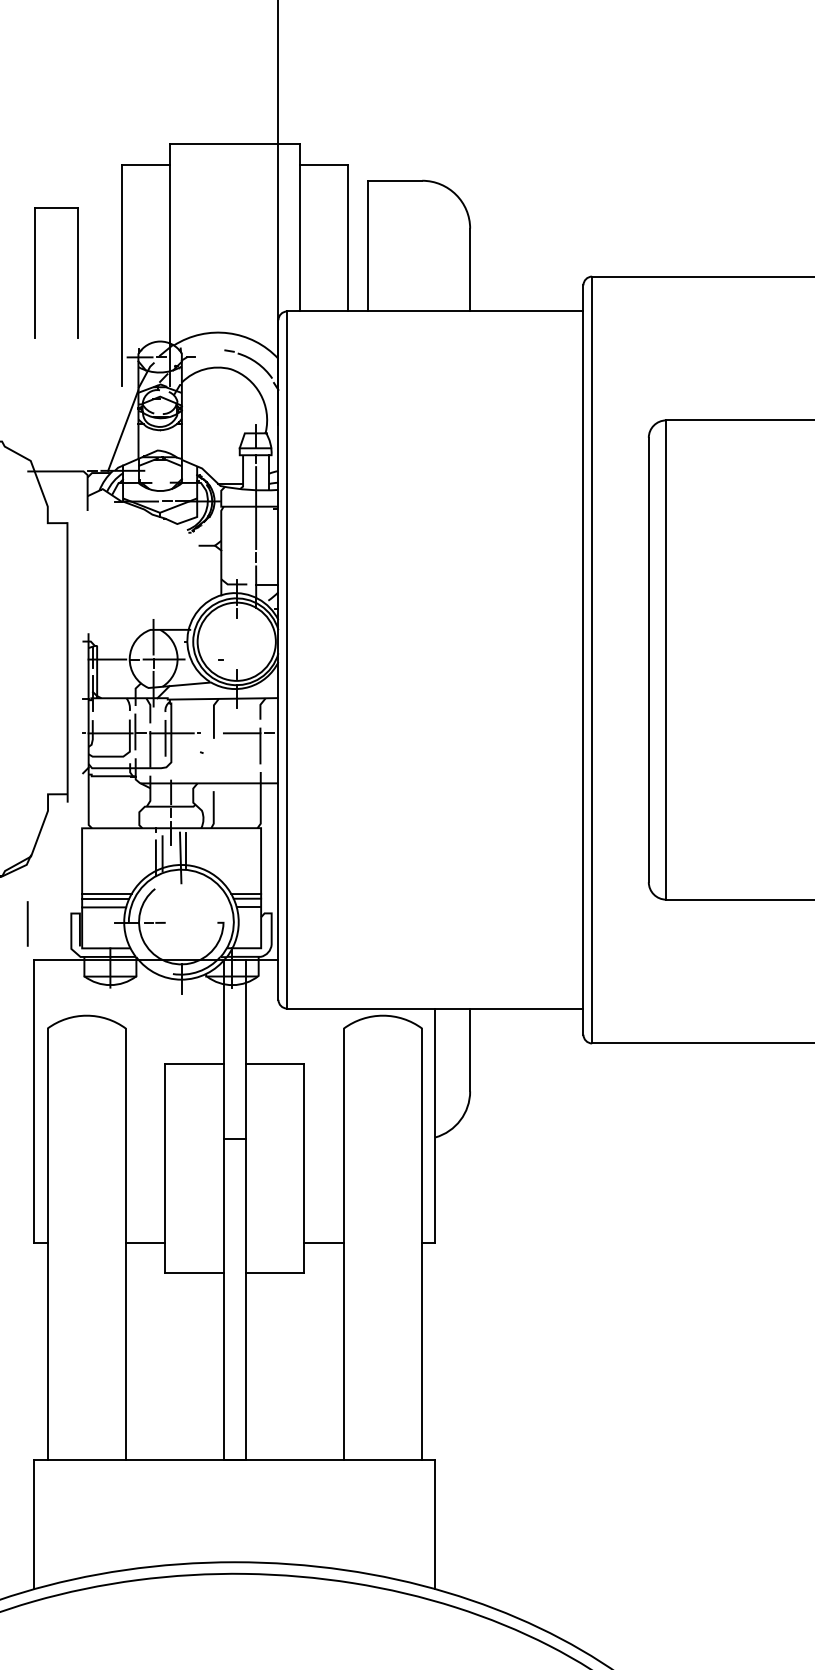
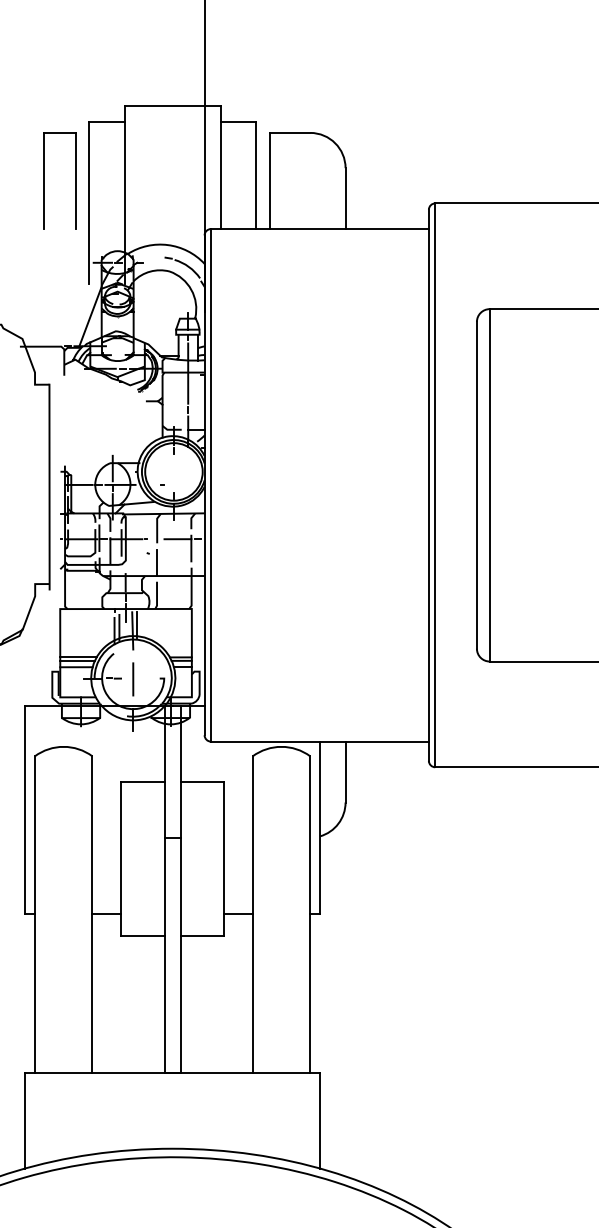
part: (34, 272) -> (44, 180), moved
line: (214, 764) -> (157, 562), added
line: (28, 924) -> (133, 679), moved

